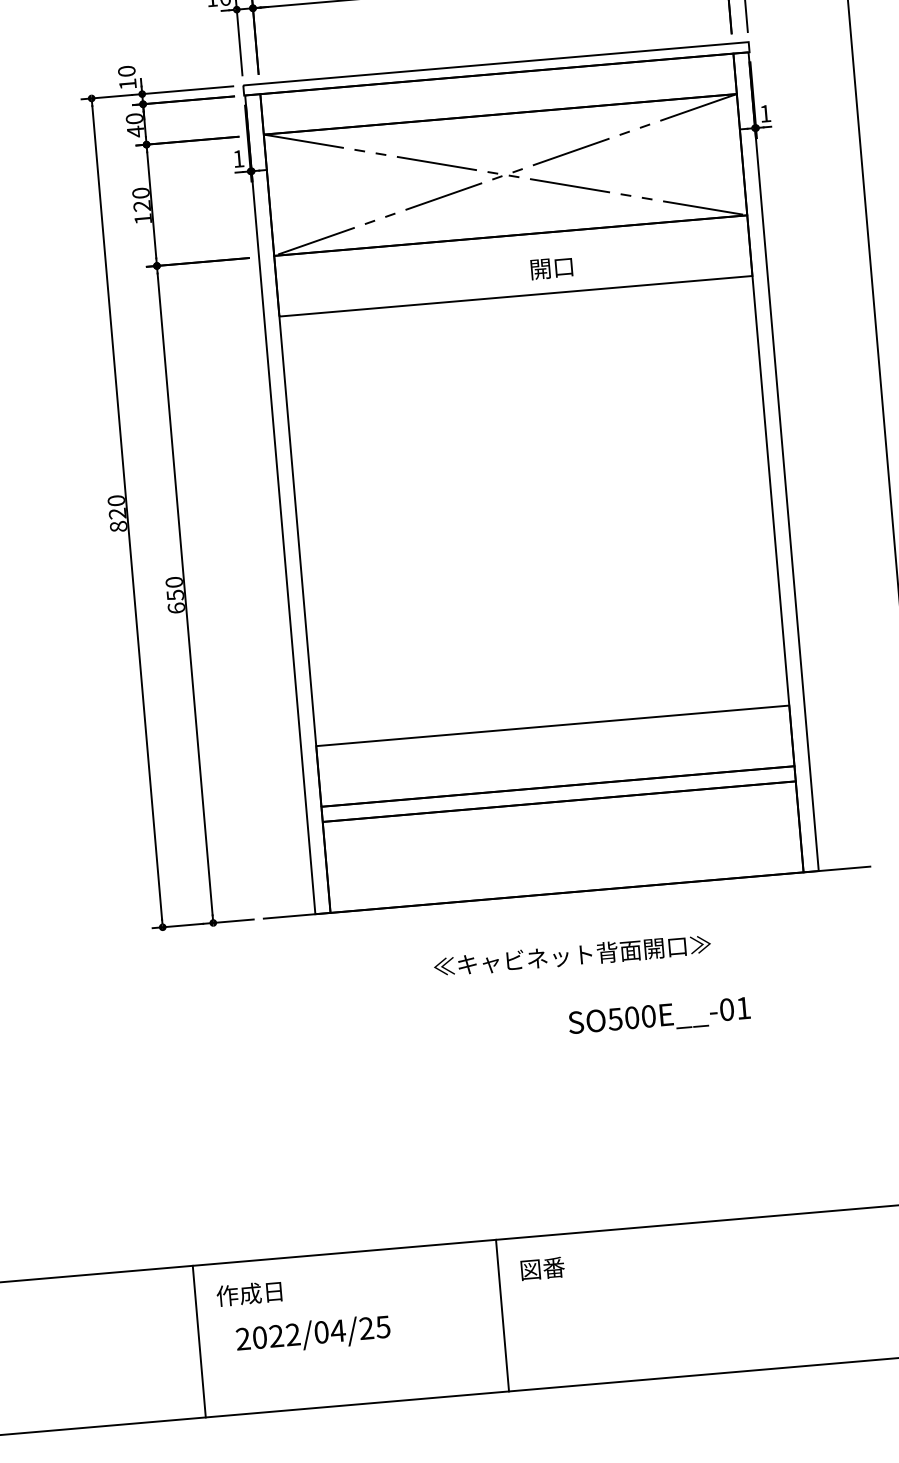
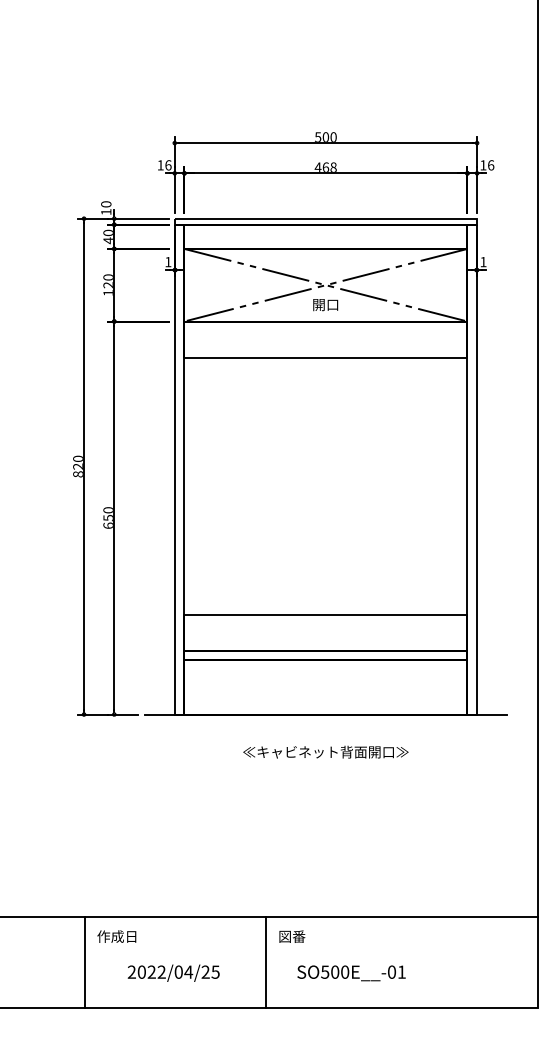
text: (551, 269) -> (325, 305), moved
text: (659, 1017) -> (351, 973), moved
text: (312, 1333) -> (173, 972), moved

